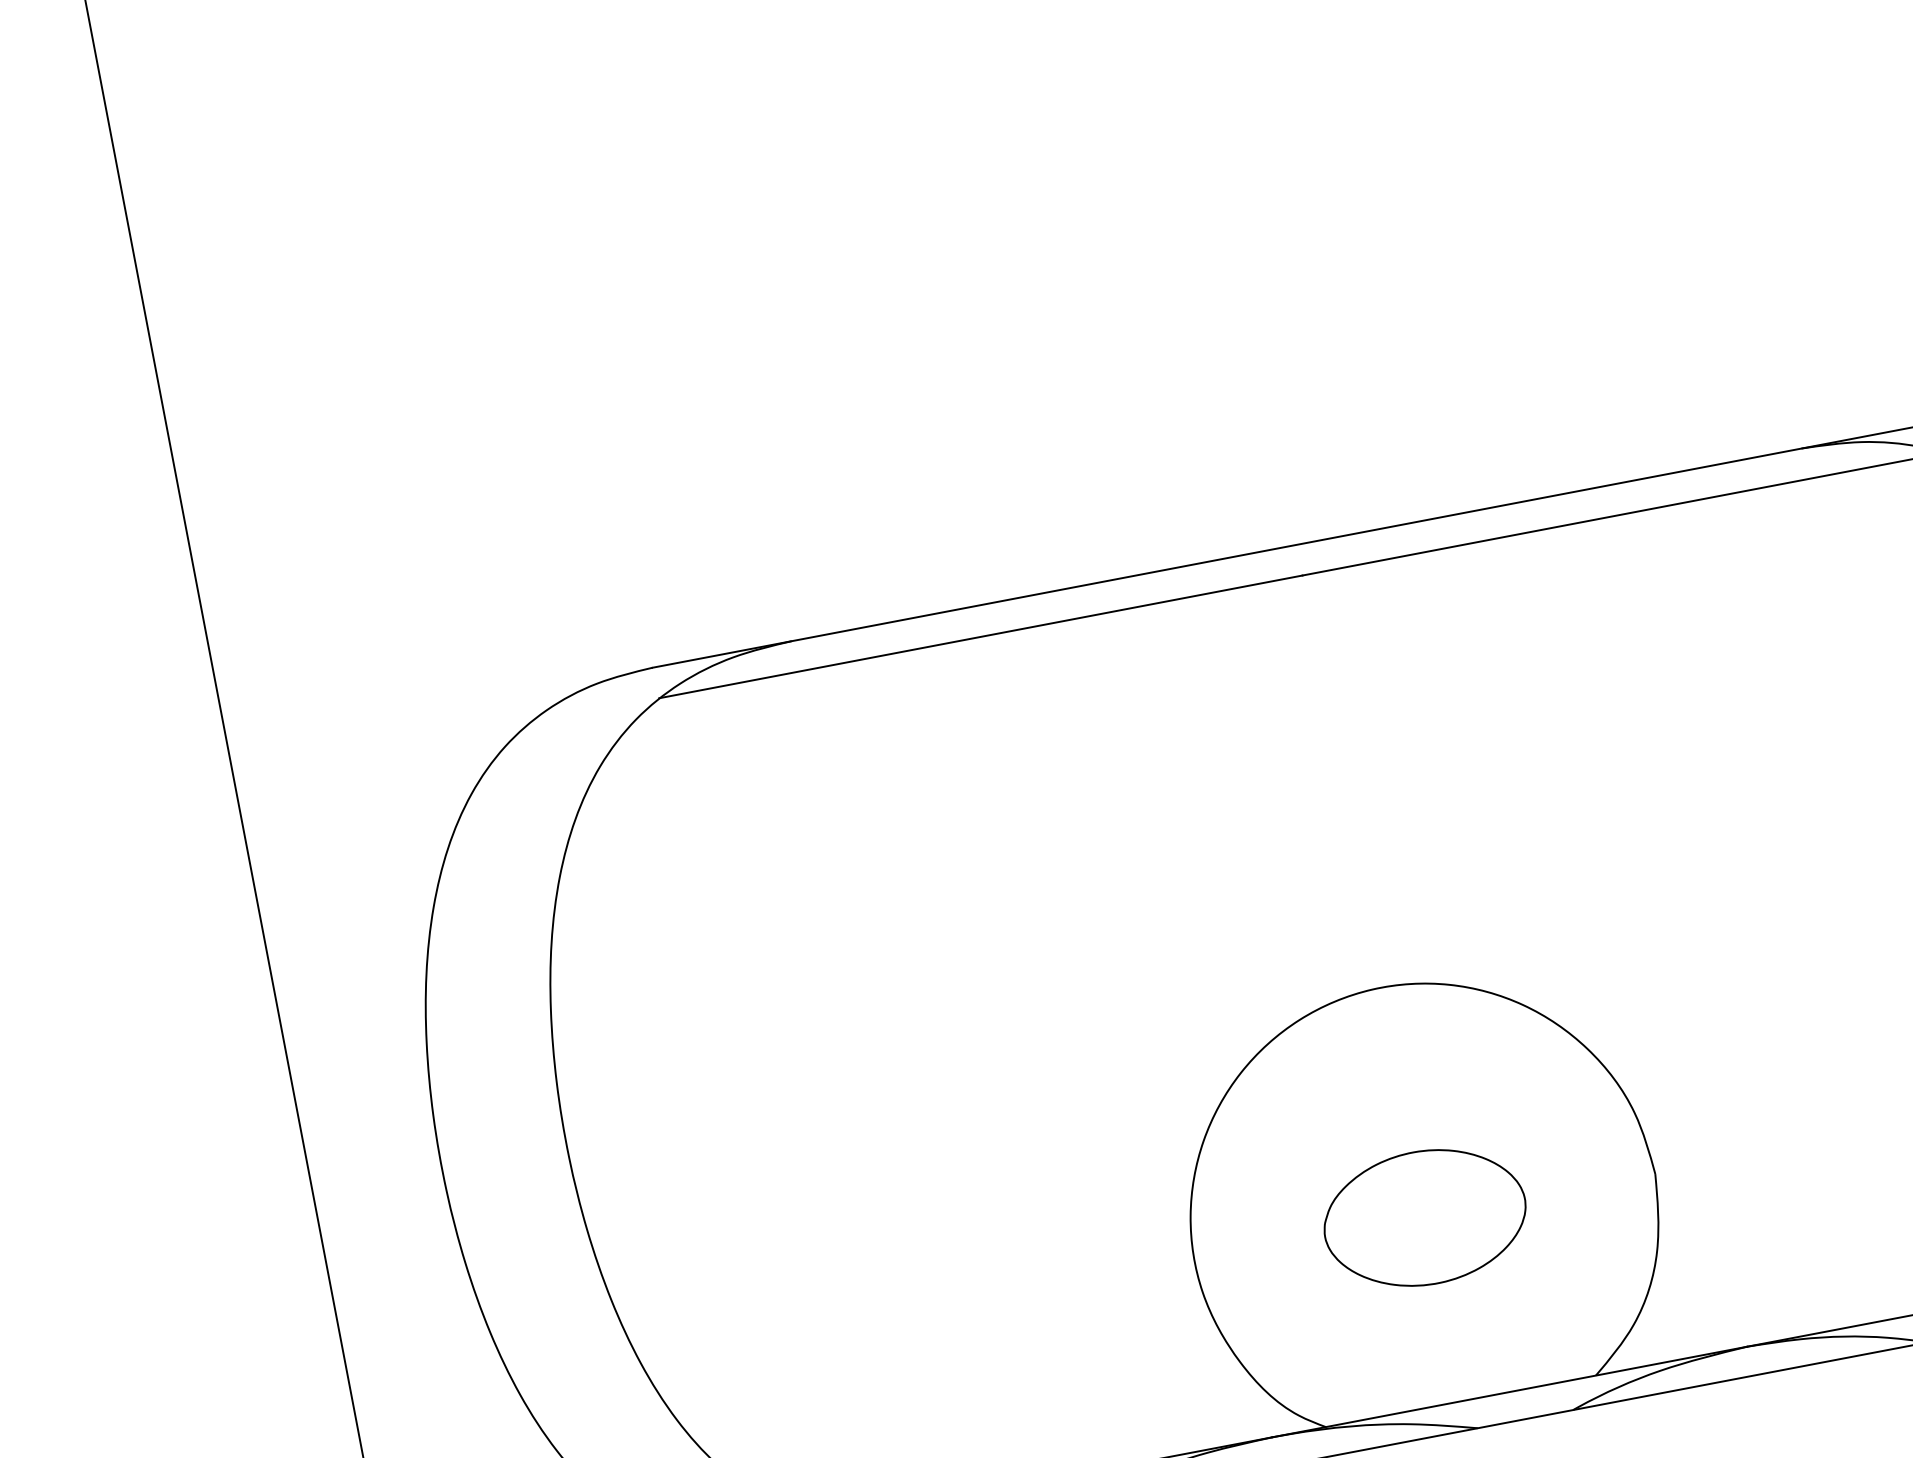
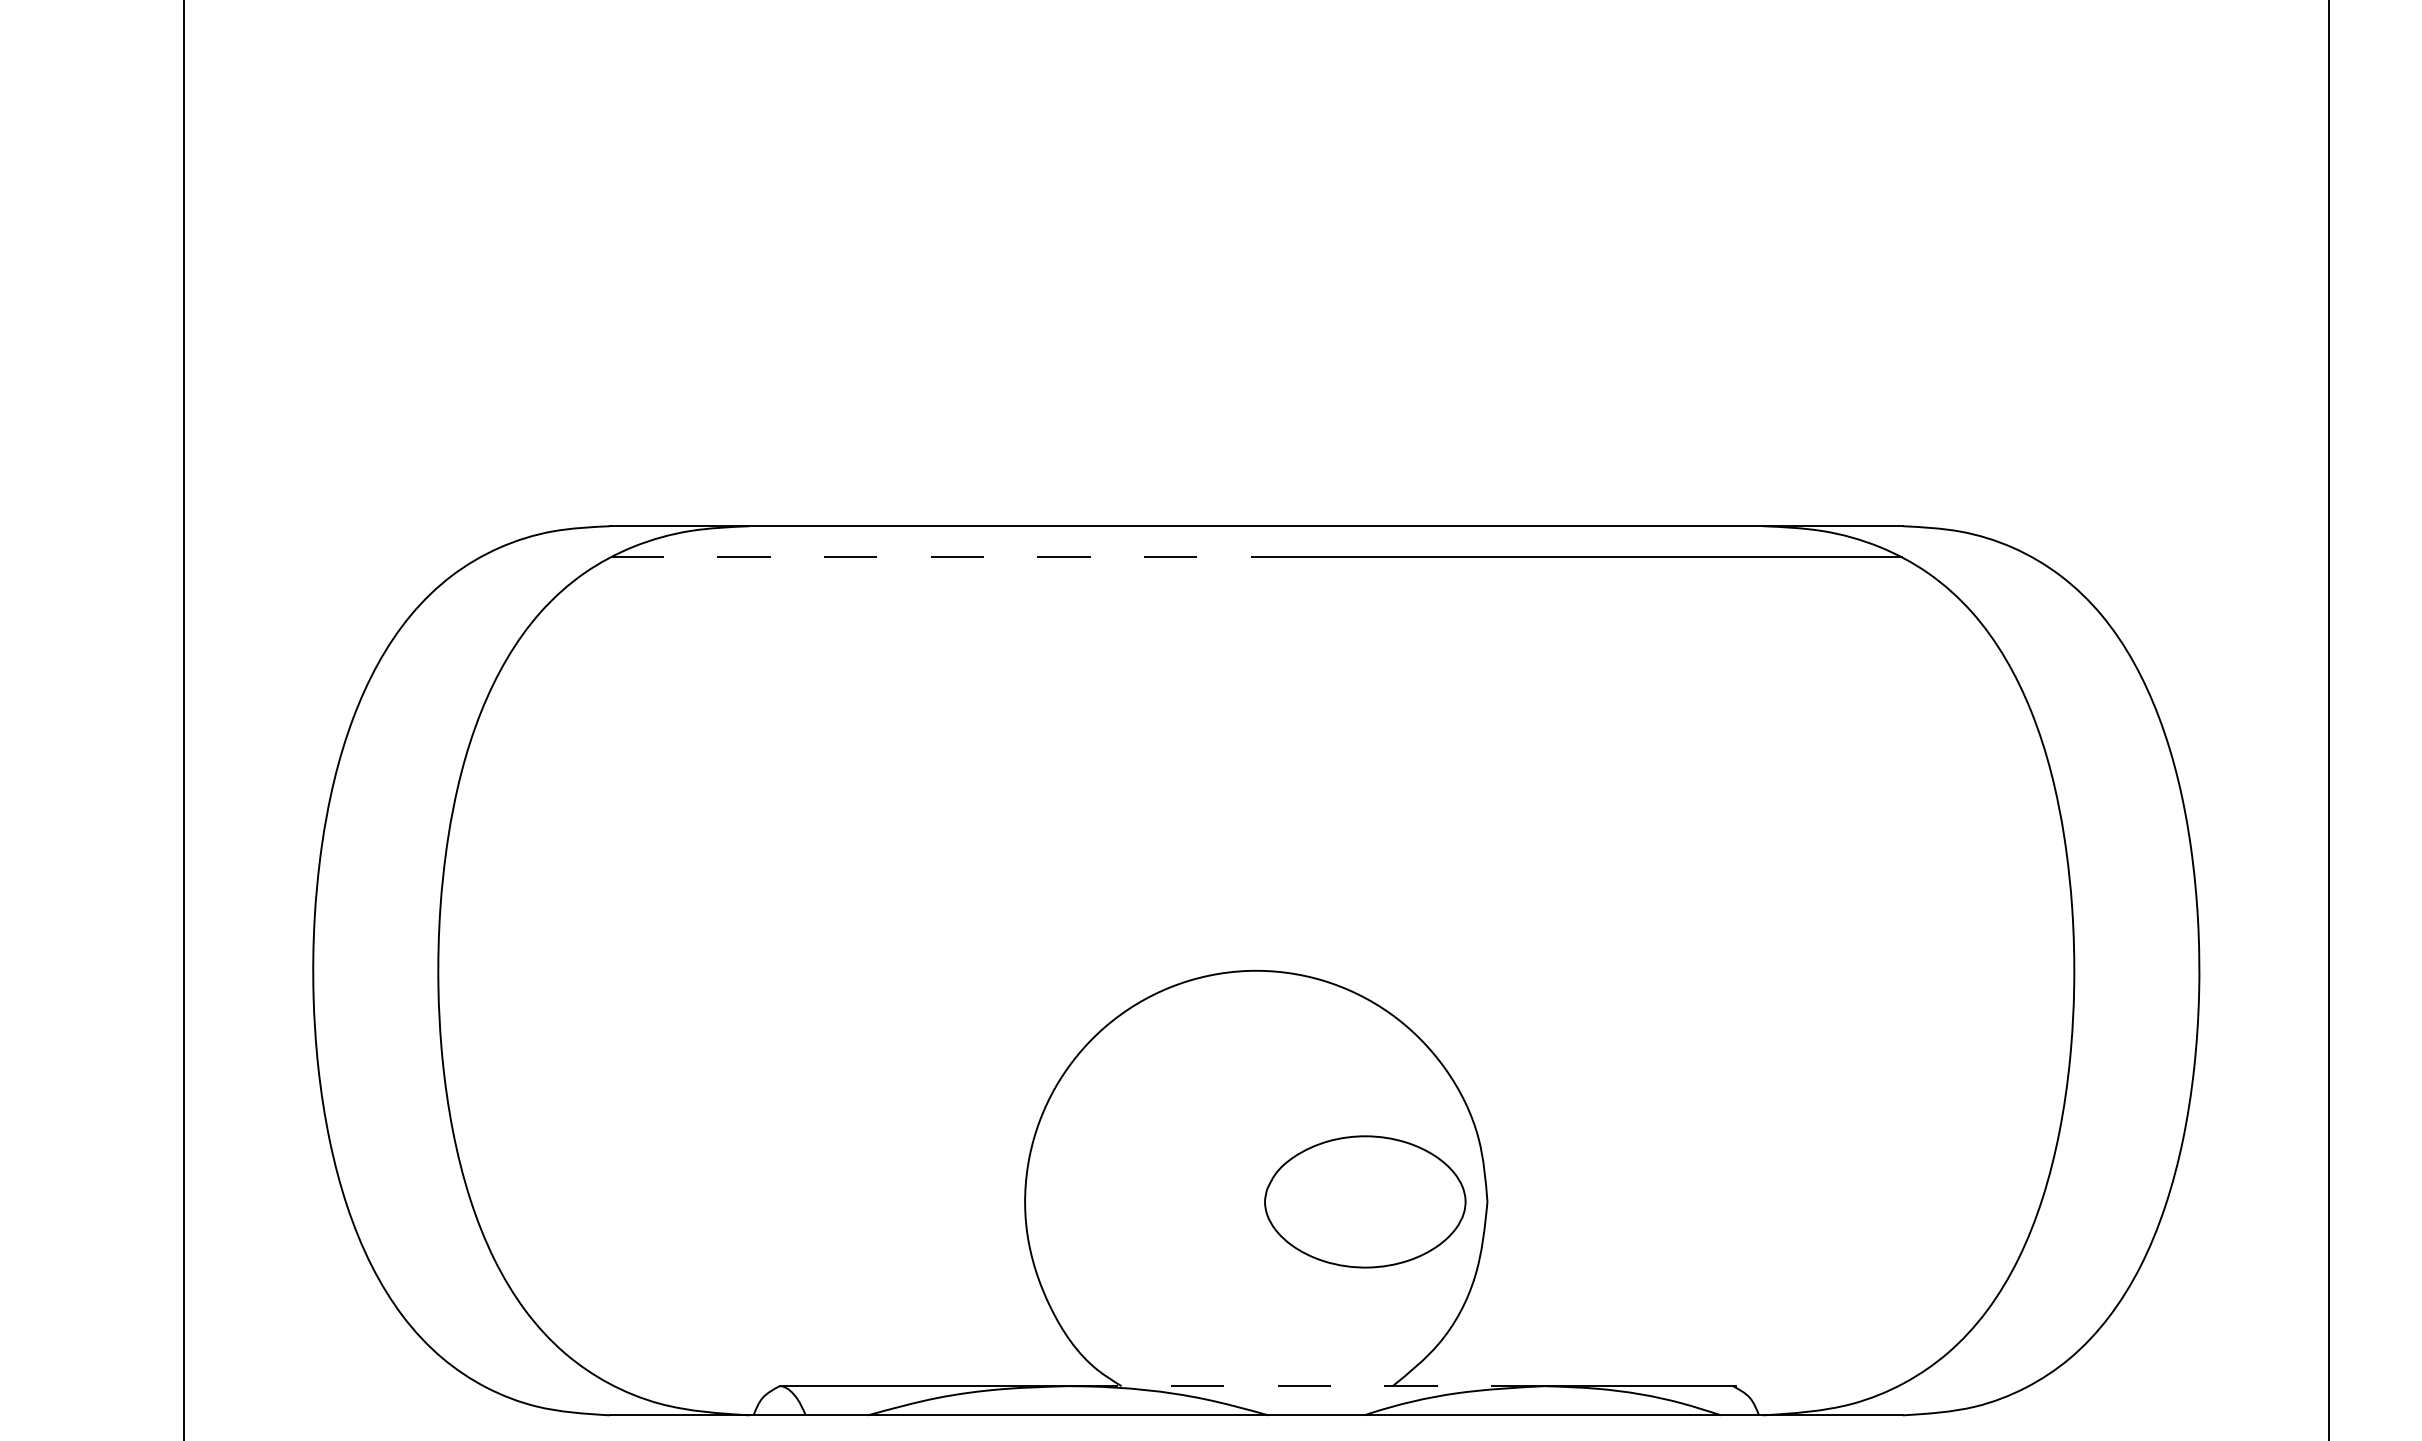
line: (981, 637) -> (933, 557), solid -> dashed
part: (1425, 1217) -> (1365, 1201), moved
line: (1509, 1392) -> (1305, 1386), solid -> dashed

